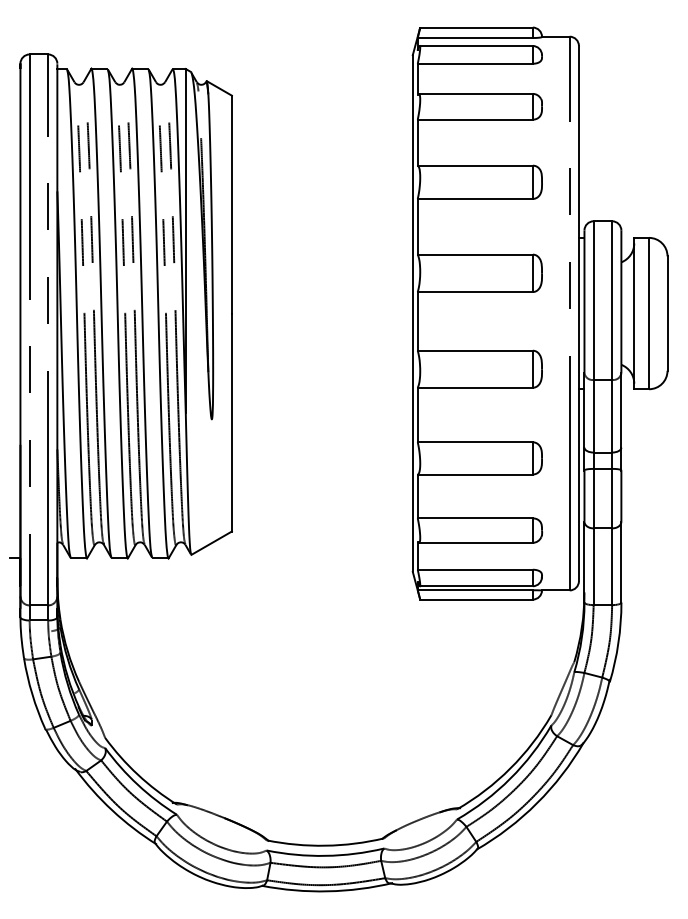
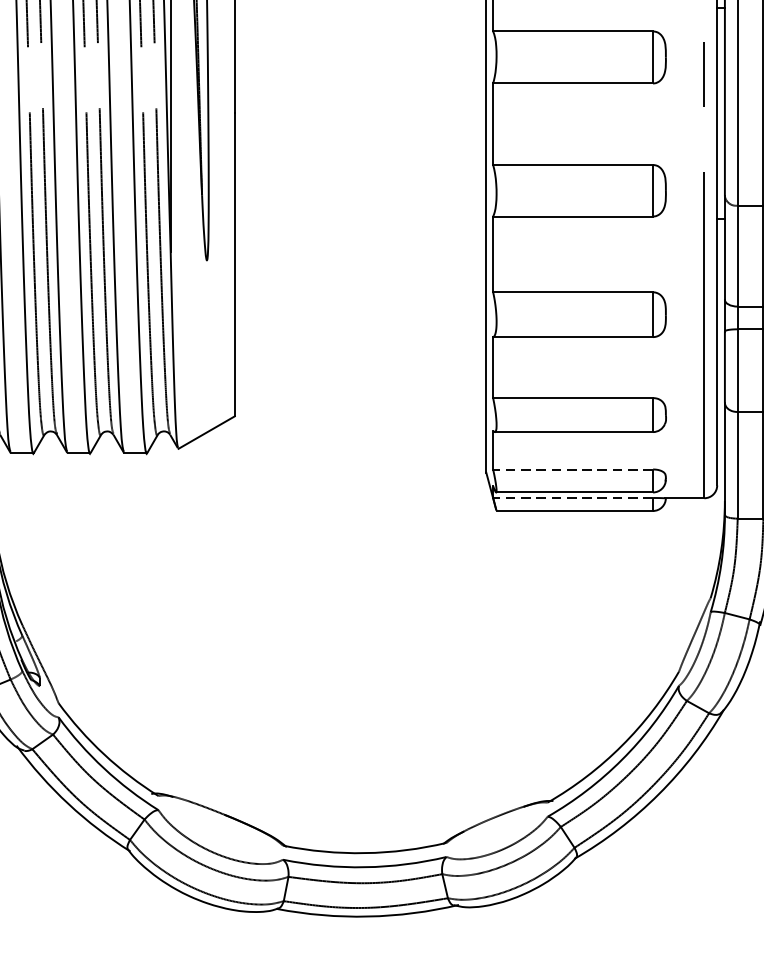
line: (475, 569) -> (573, 469), solid -> dashed
line: (475, 590) -> (573, 498), solid -> dashed

